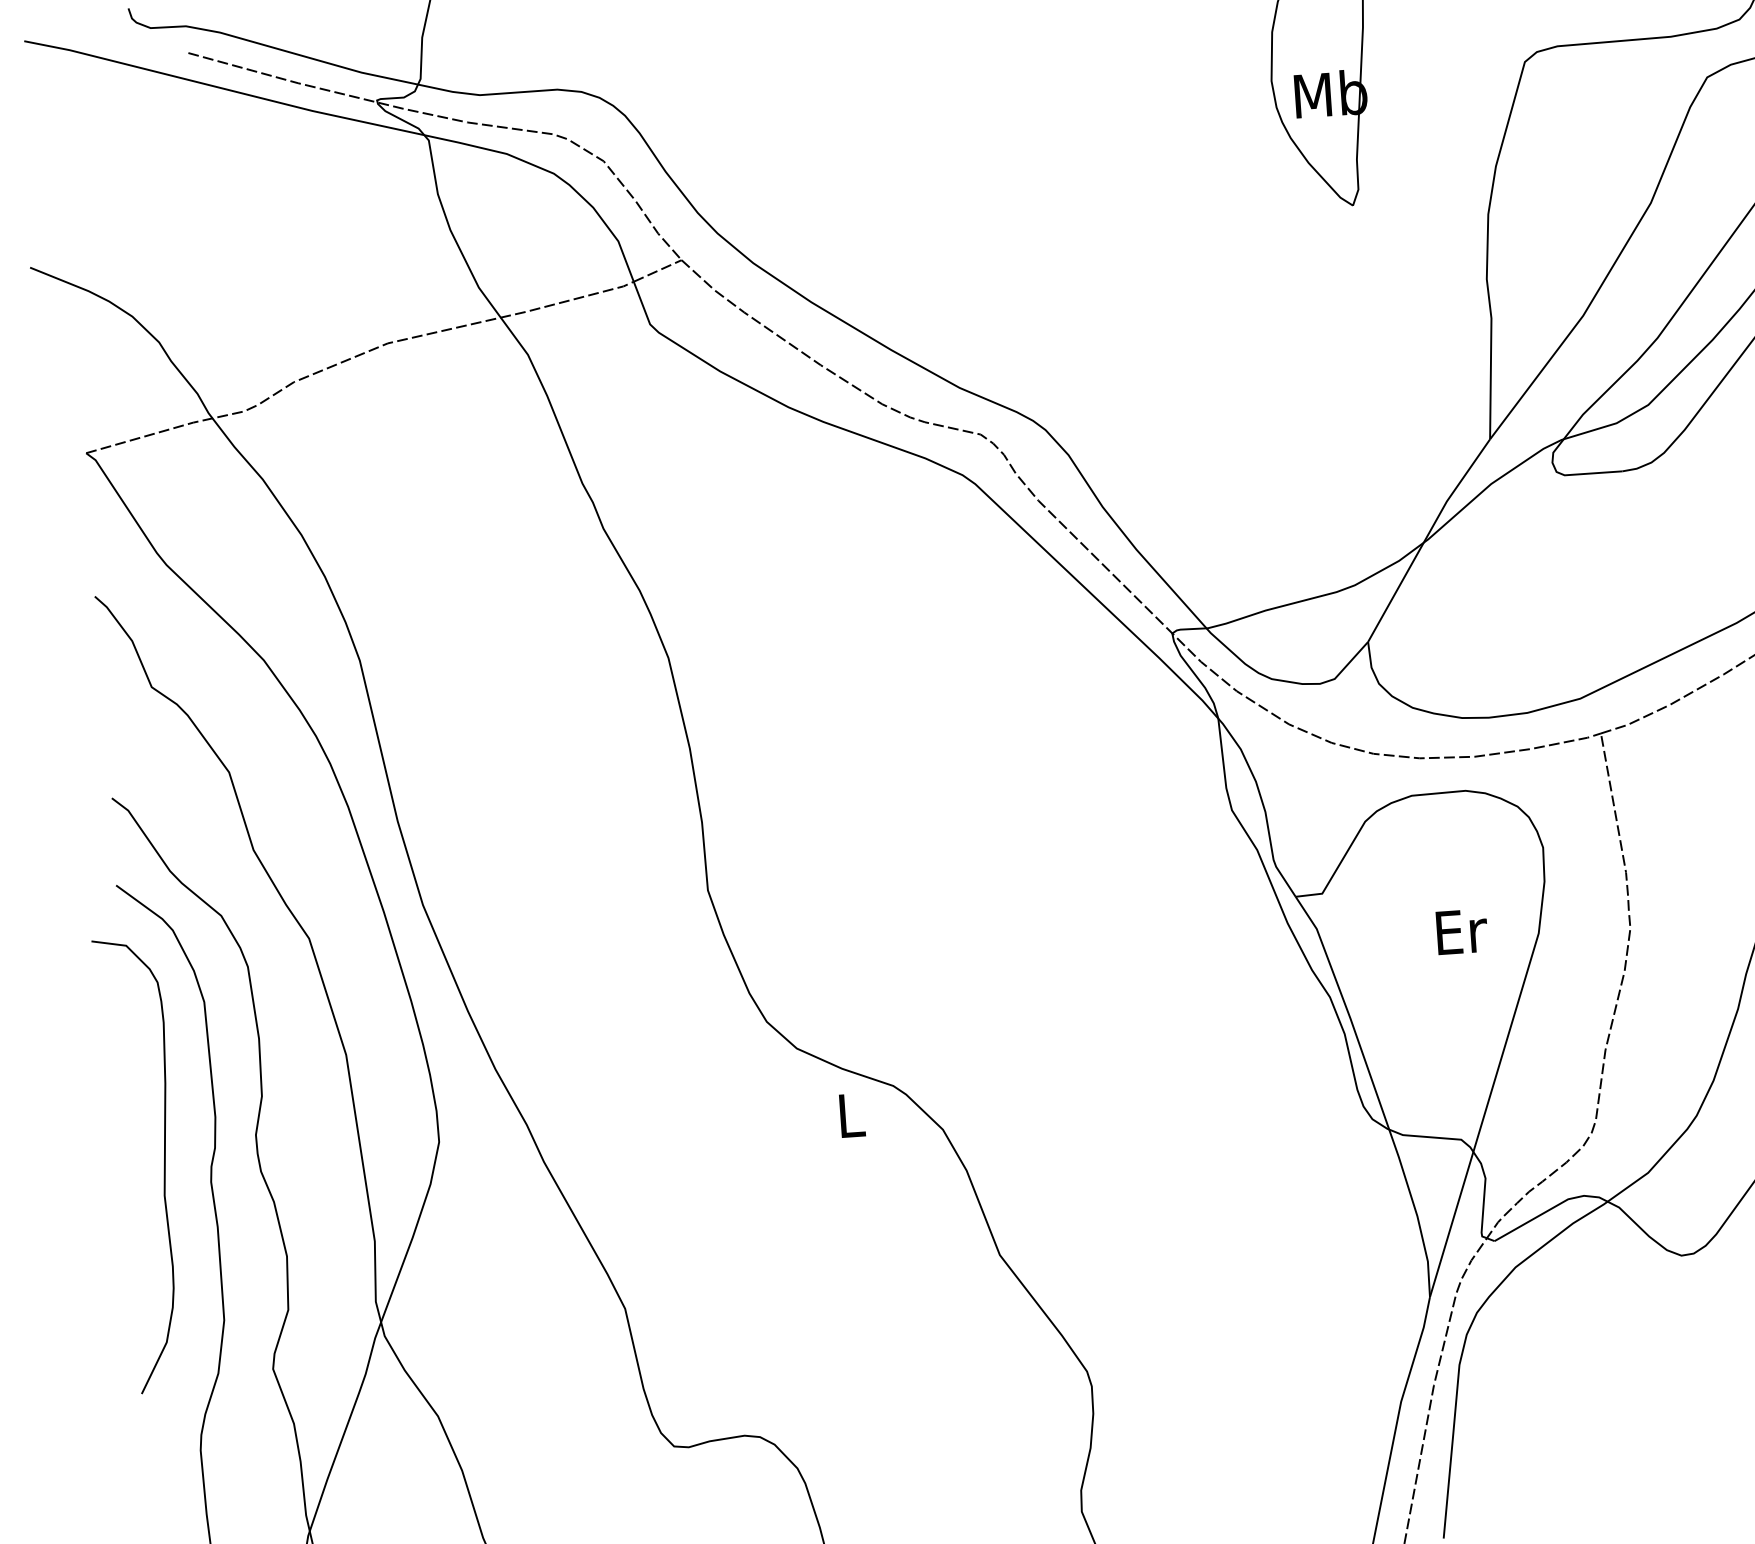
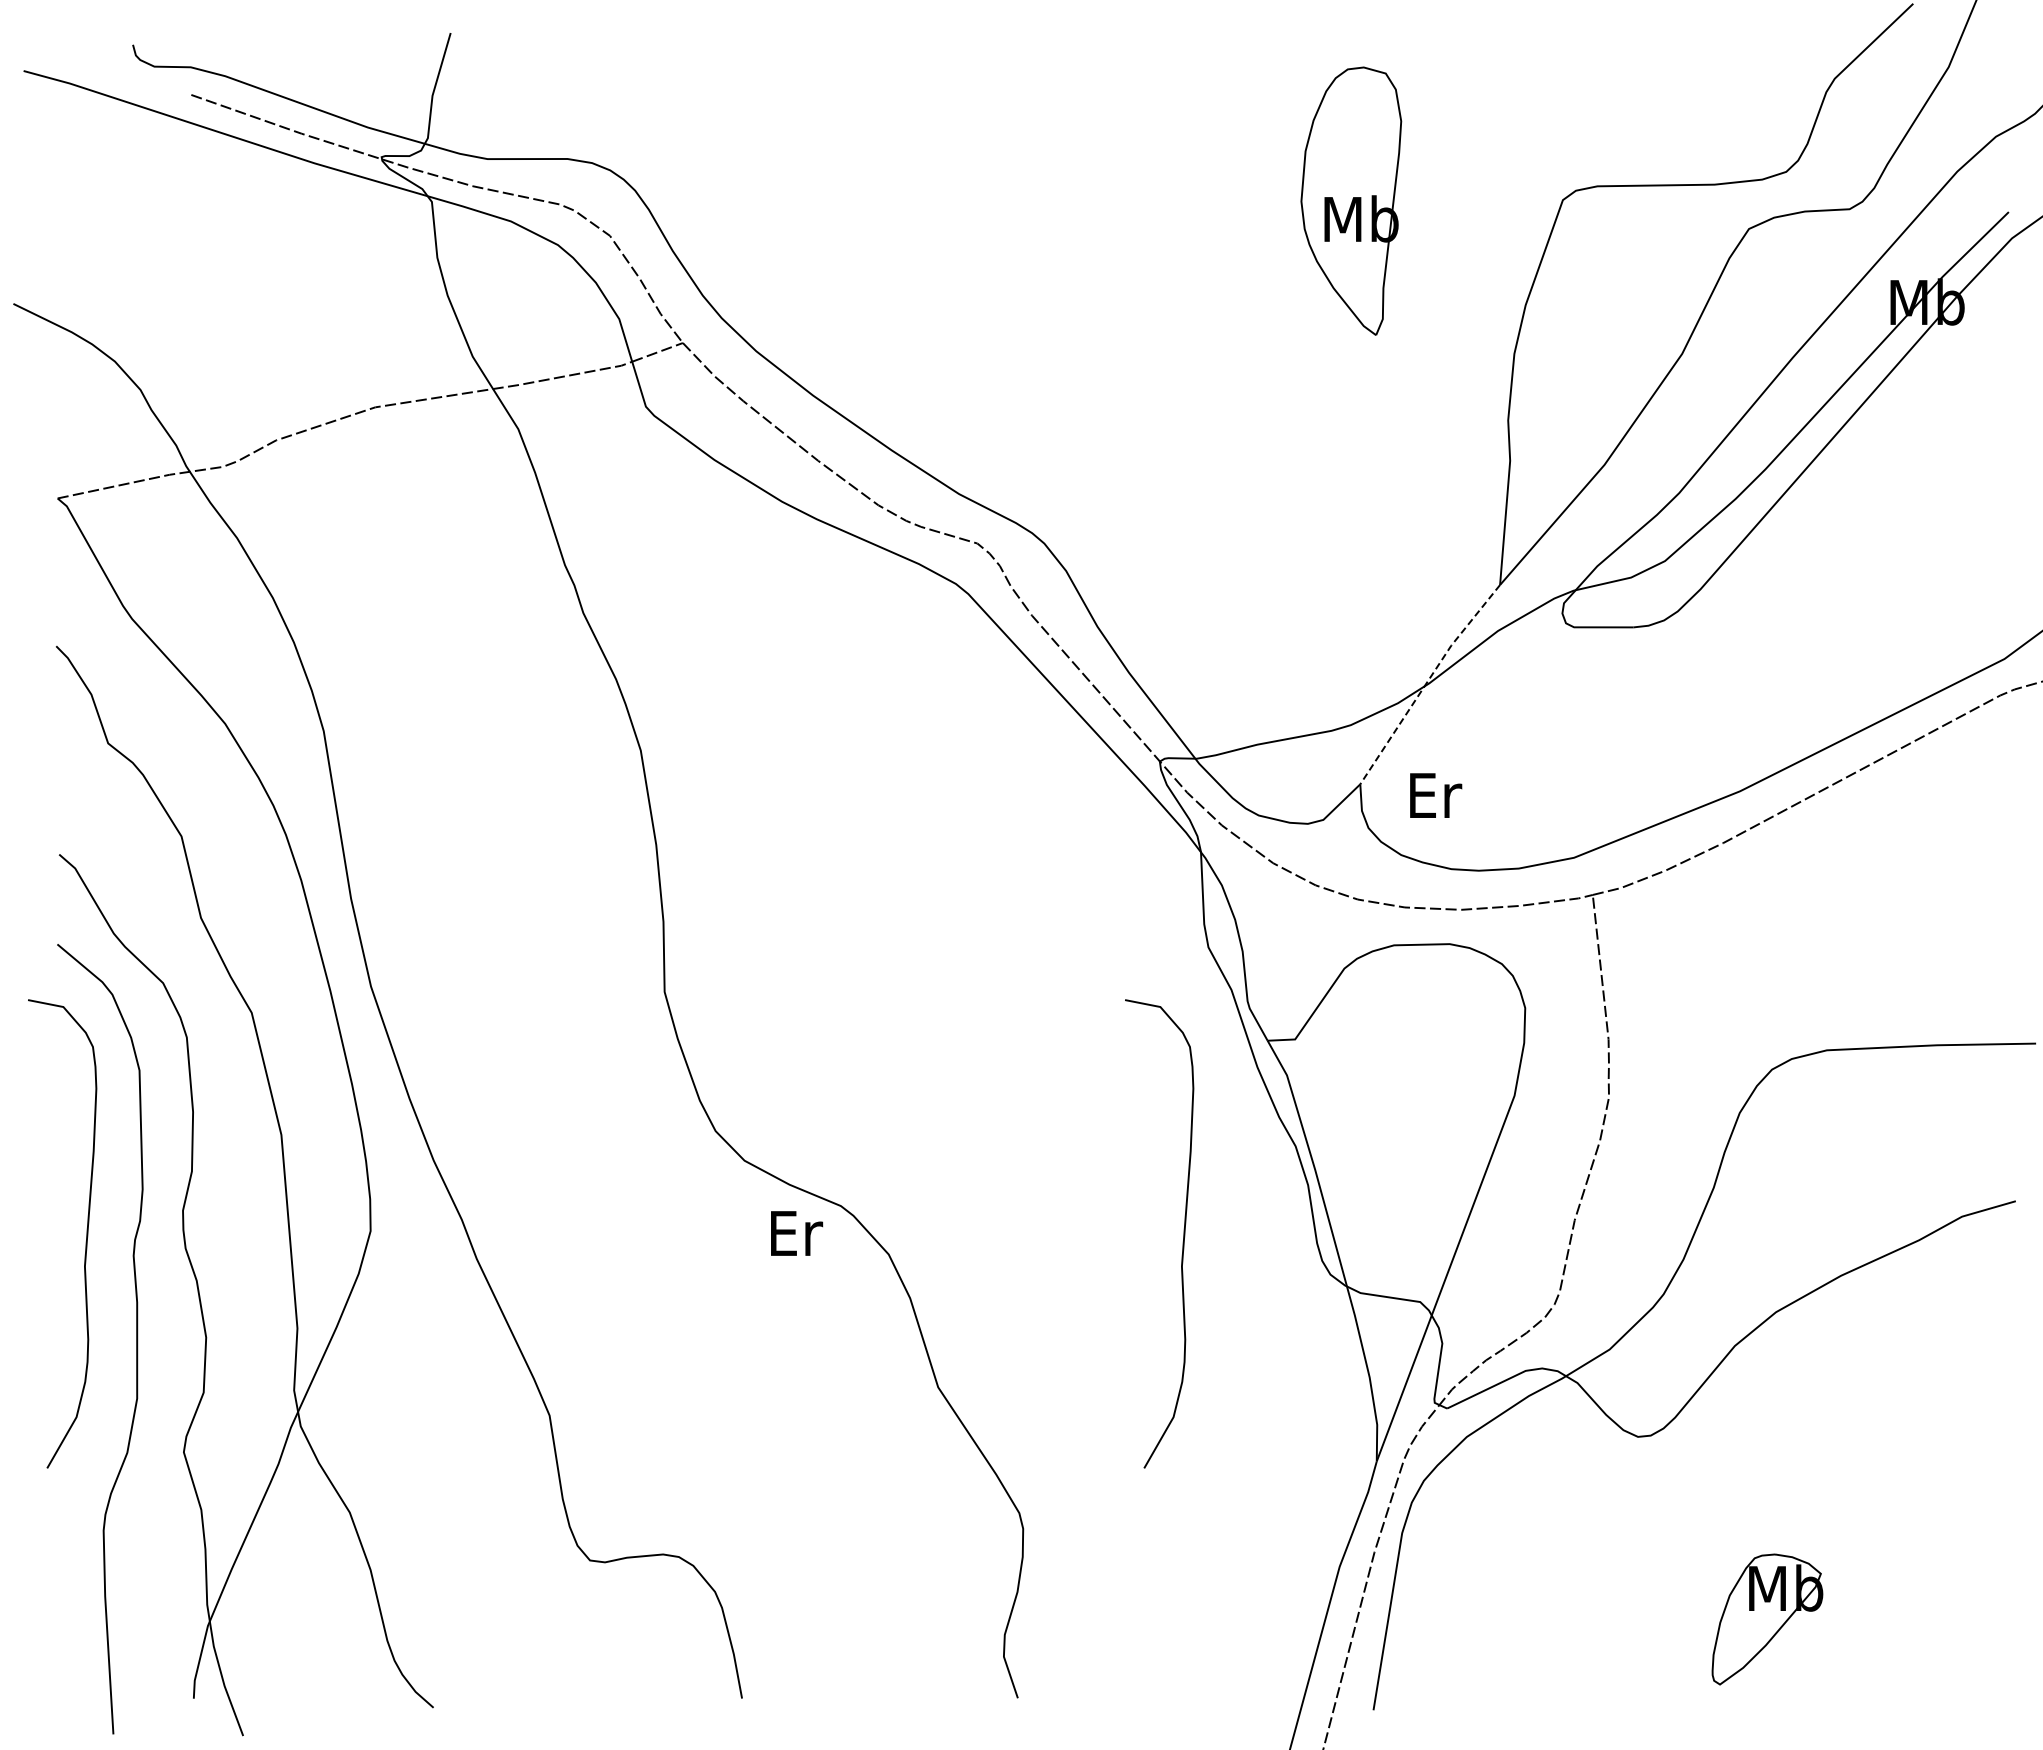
line: (1426, 538) -> (1427, 682), solid -> dashed
text: (1462, 931) -> (1436, 795), moved
curve: (1227, 1089) -> (1183, 1233), added
text: (853, 1115) -> (797, 1233), L -> Er

